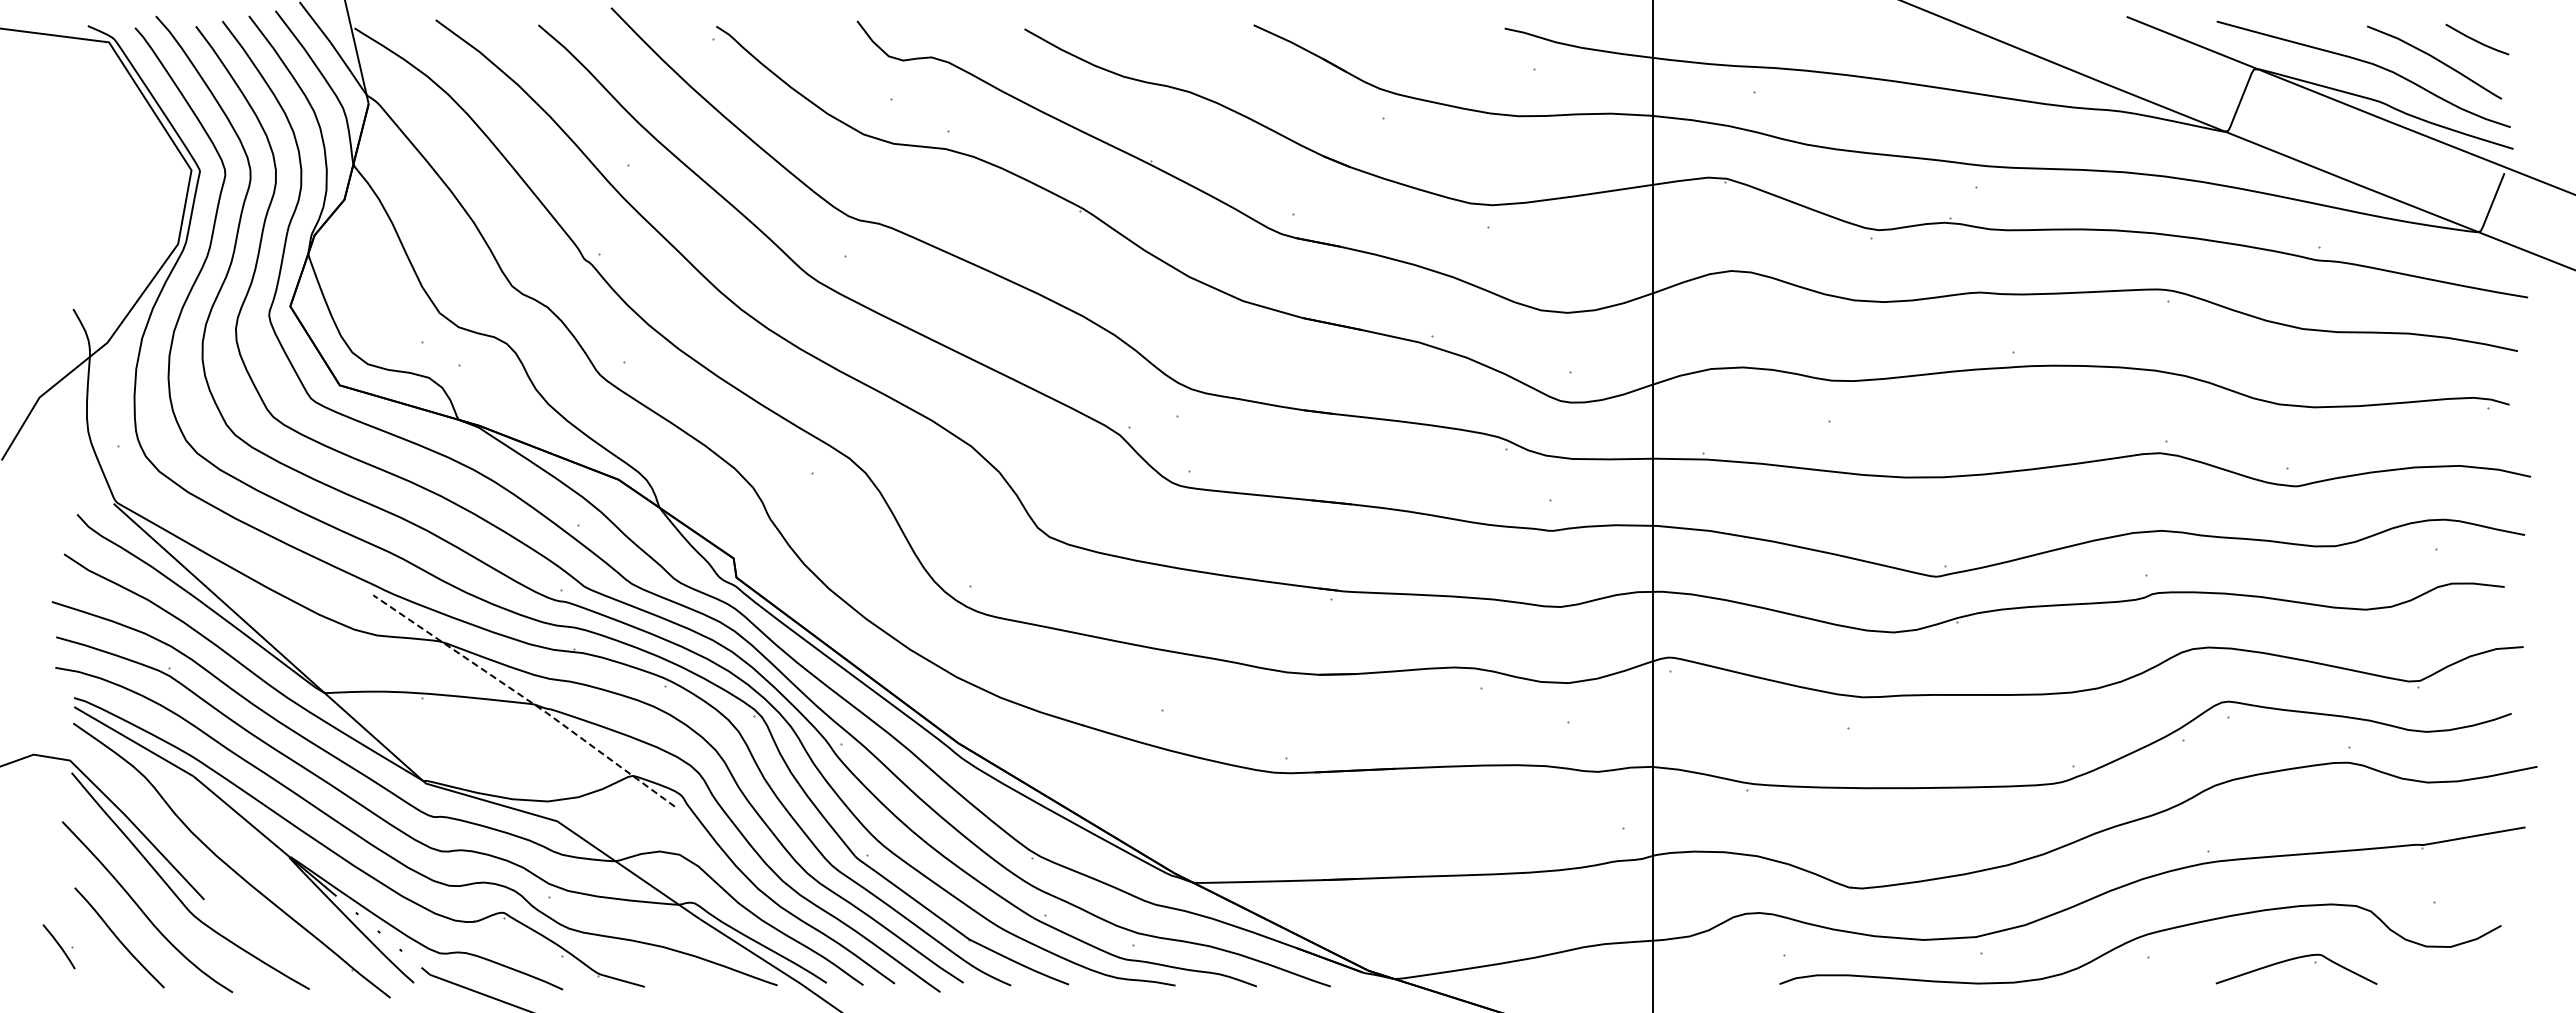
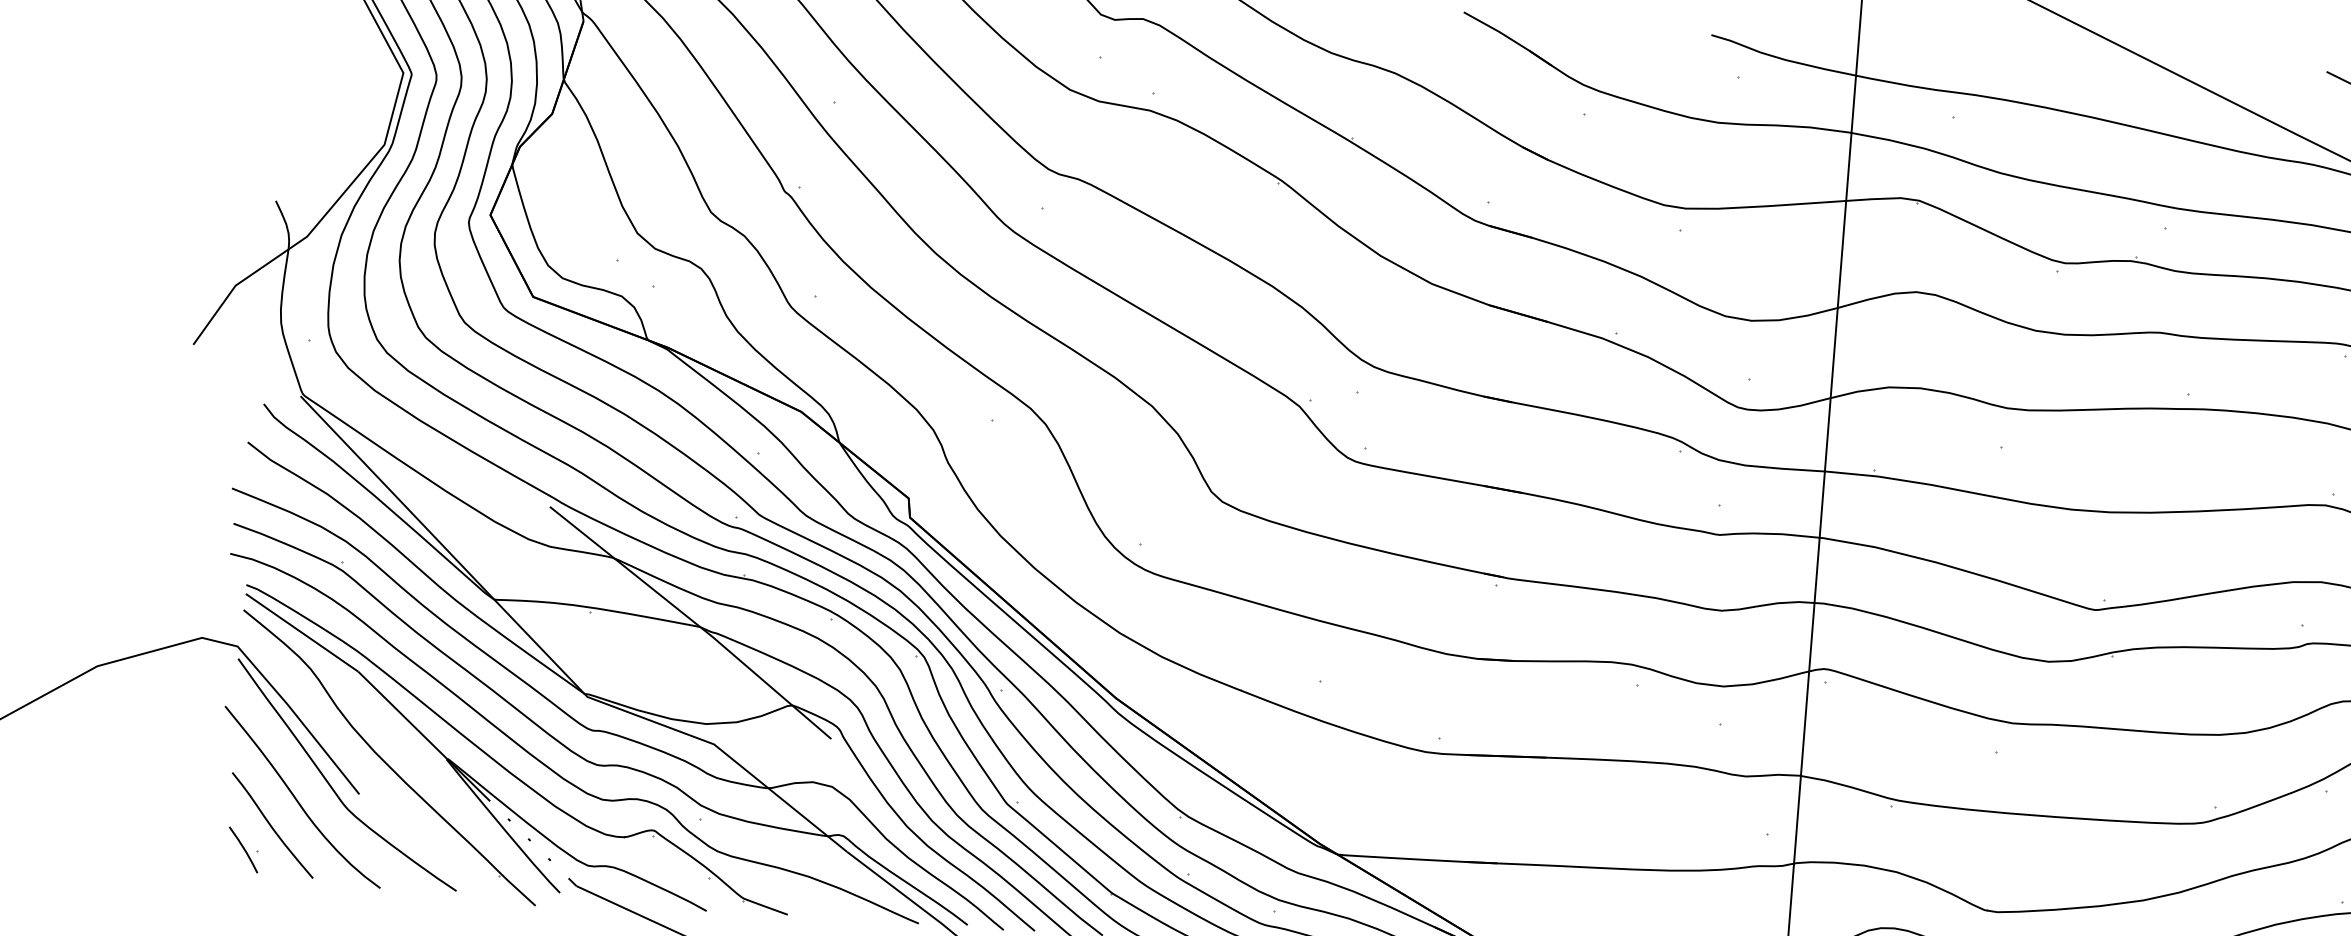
line: (526, 699) -> (693, 621), dashed -> solid
part: (58, 946) -> (242, 849), moved

